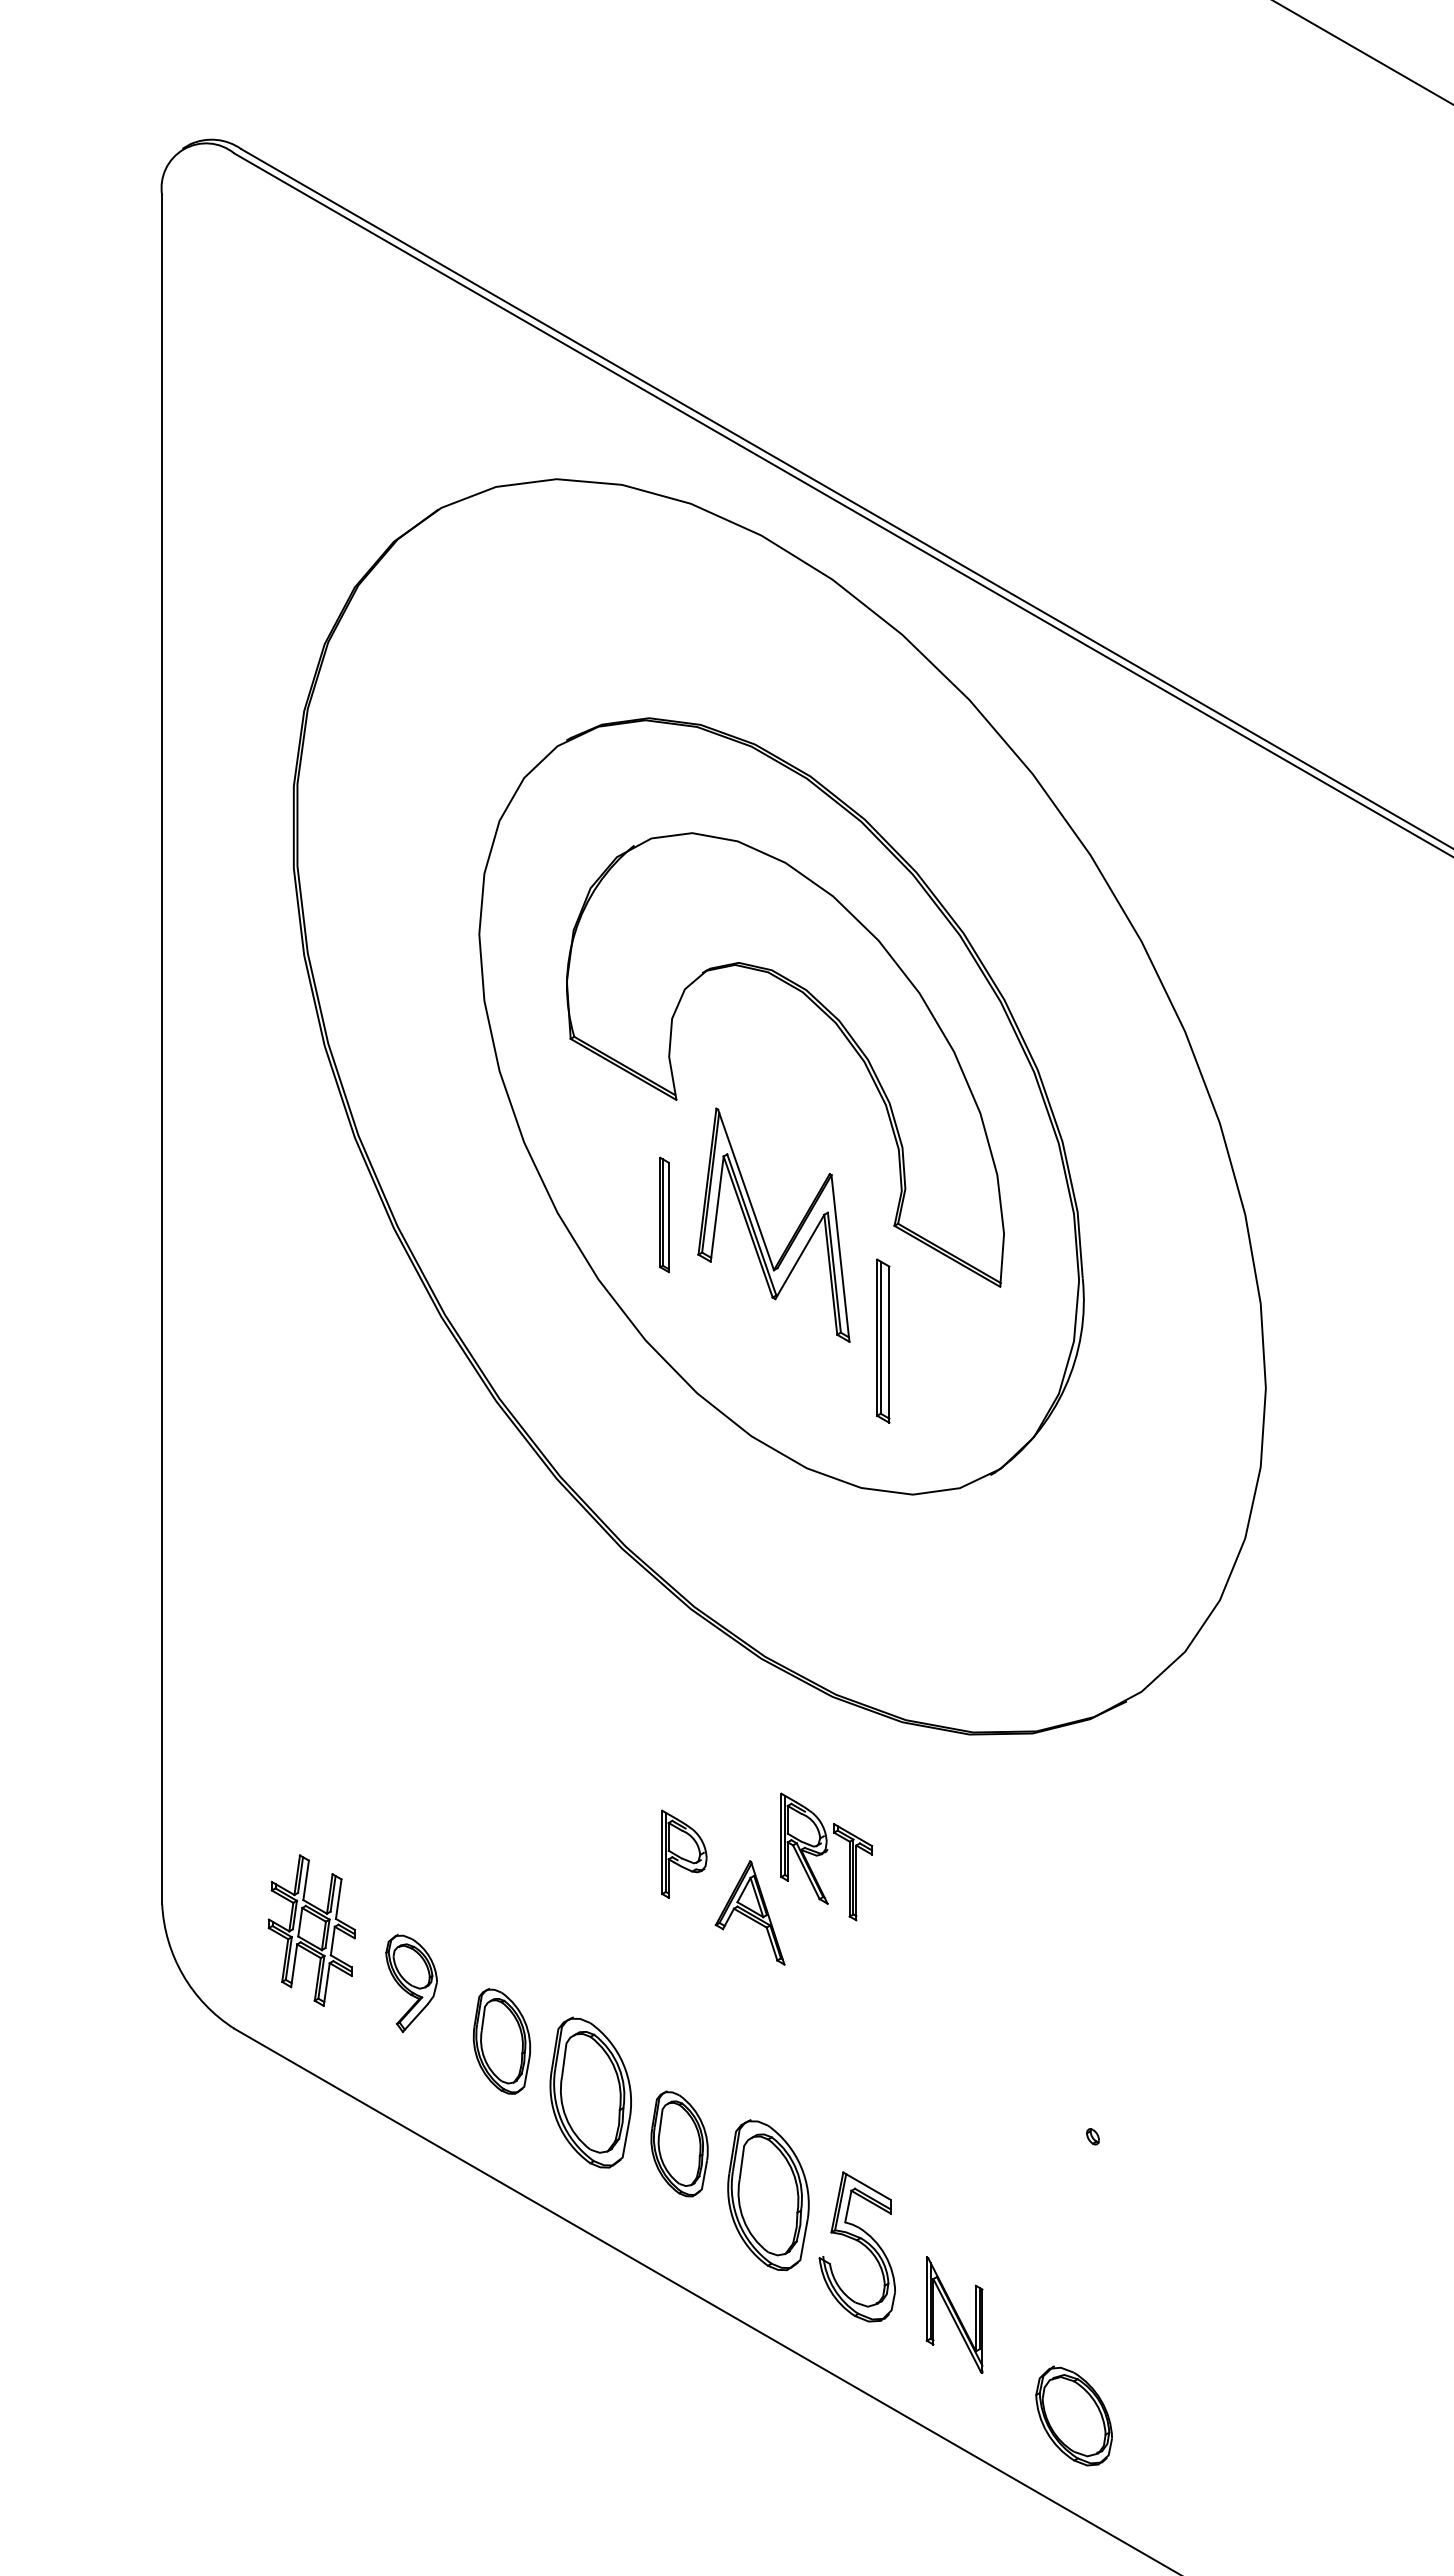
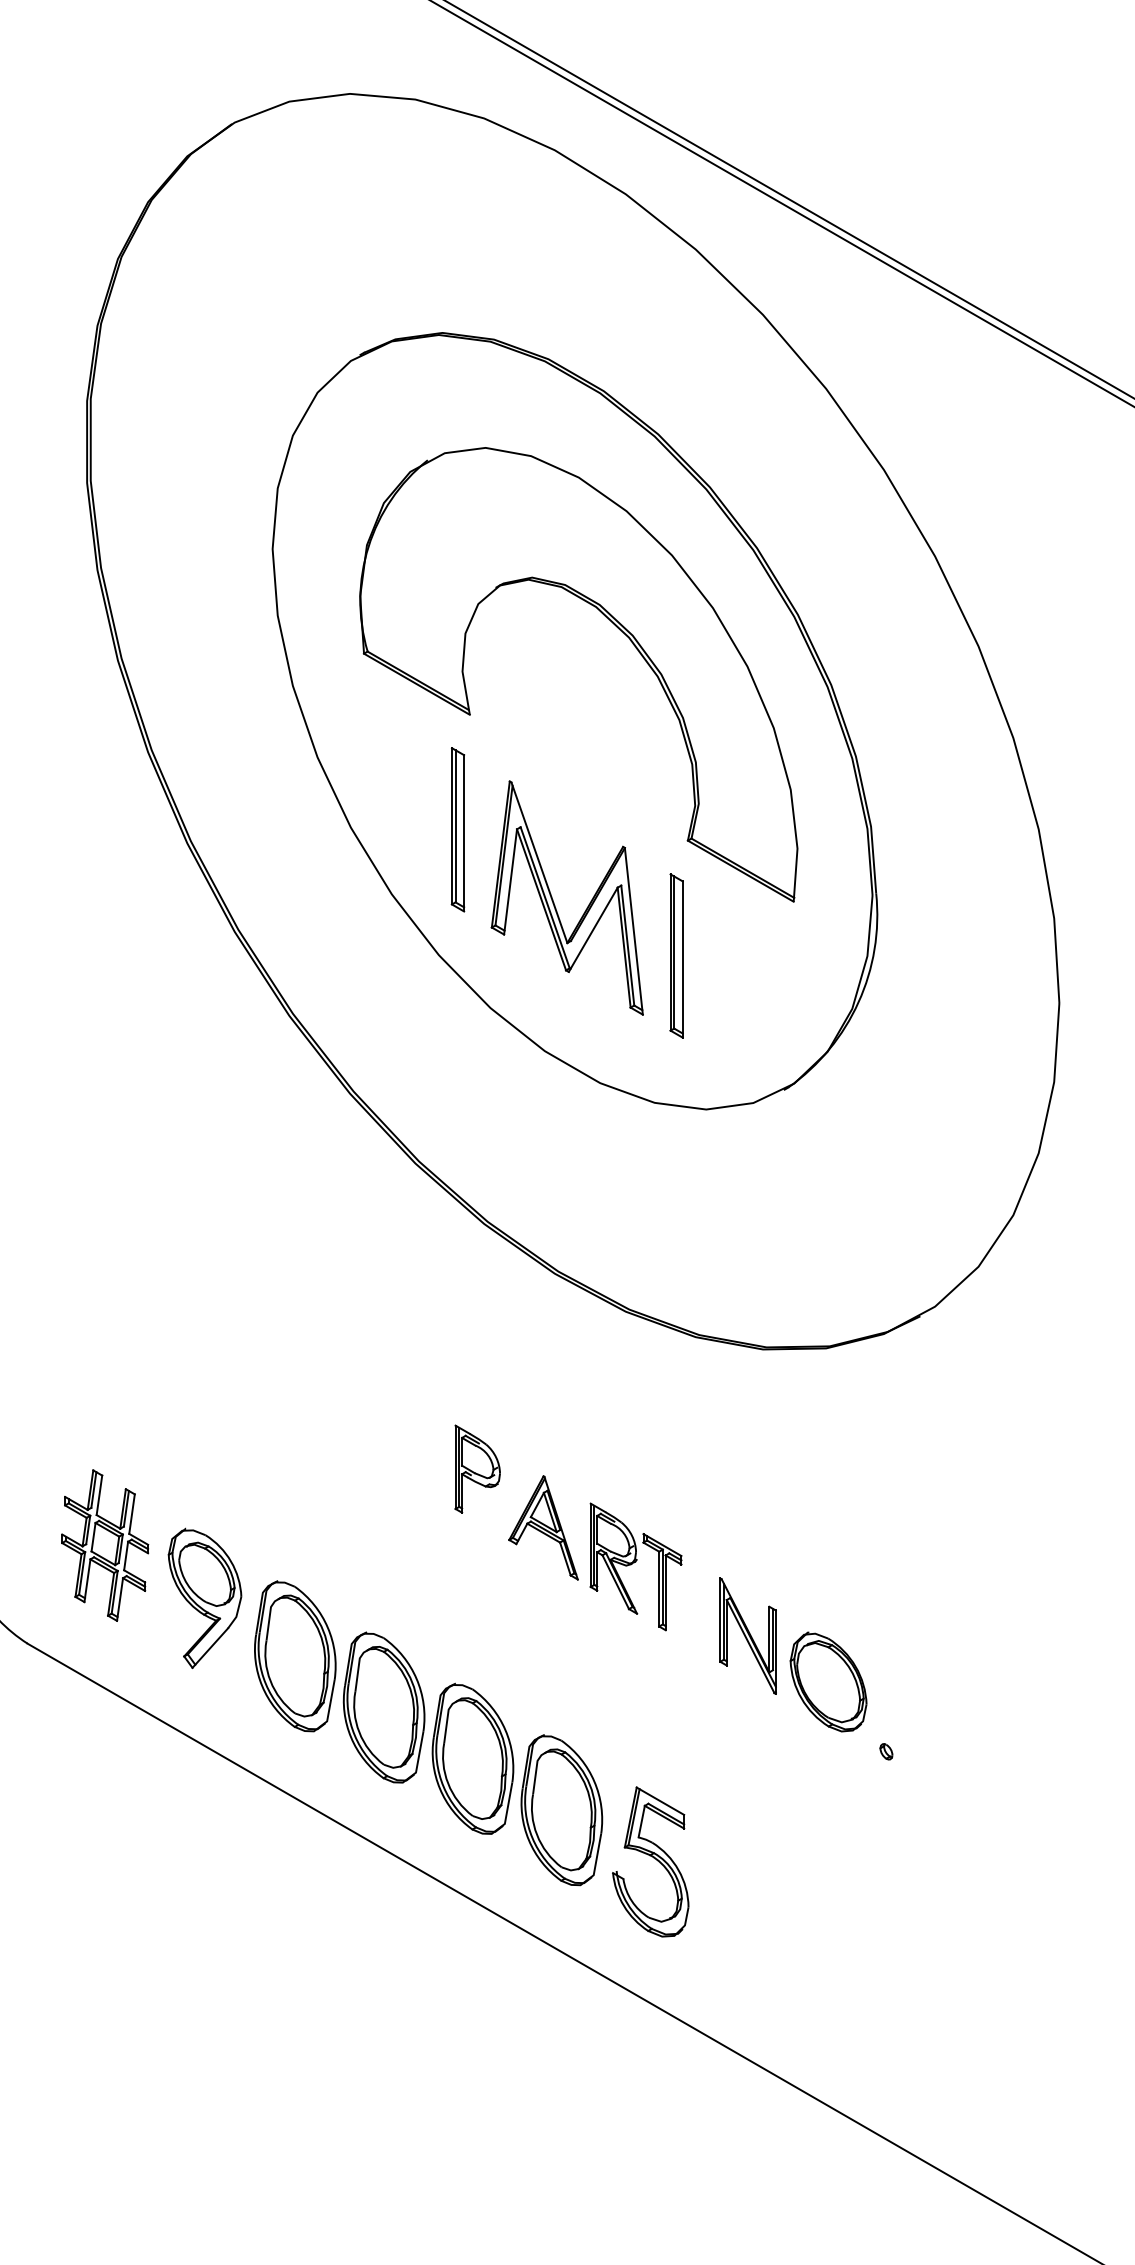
part: (664, 1214) -> (457, 829), size x1.43
part: (760, 1227) -> (553, 900), moved
part: (826, 1856) -> (635, 1566), moved
part: (411, 1982) -> (204, 1597), size x1.43
part: (501, 2041) -> (294, 1656), size x1.43
part: (679, 2143) -> (472, 1758), size x1.43
part: (954, 2314) -> (747, 1635), moved
part: (1073, 2415) -> (827, 1681), moved

